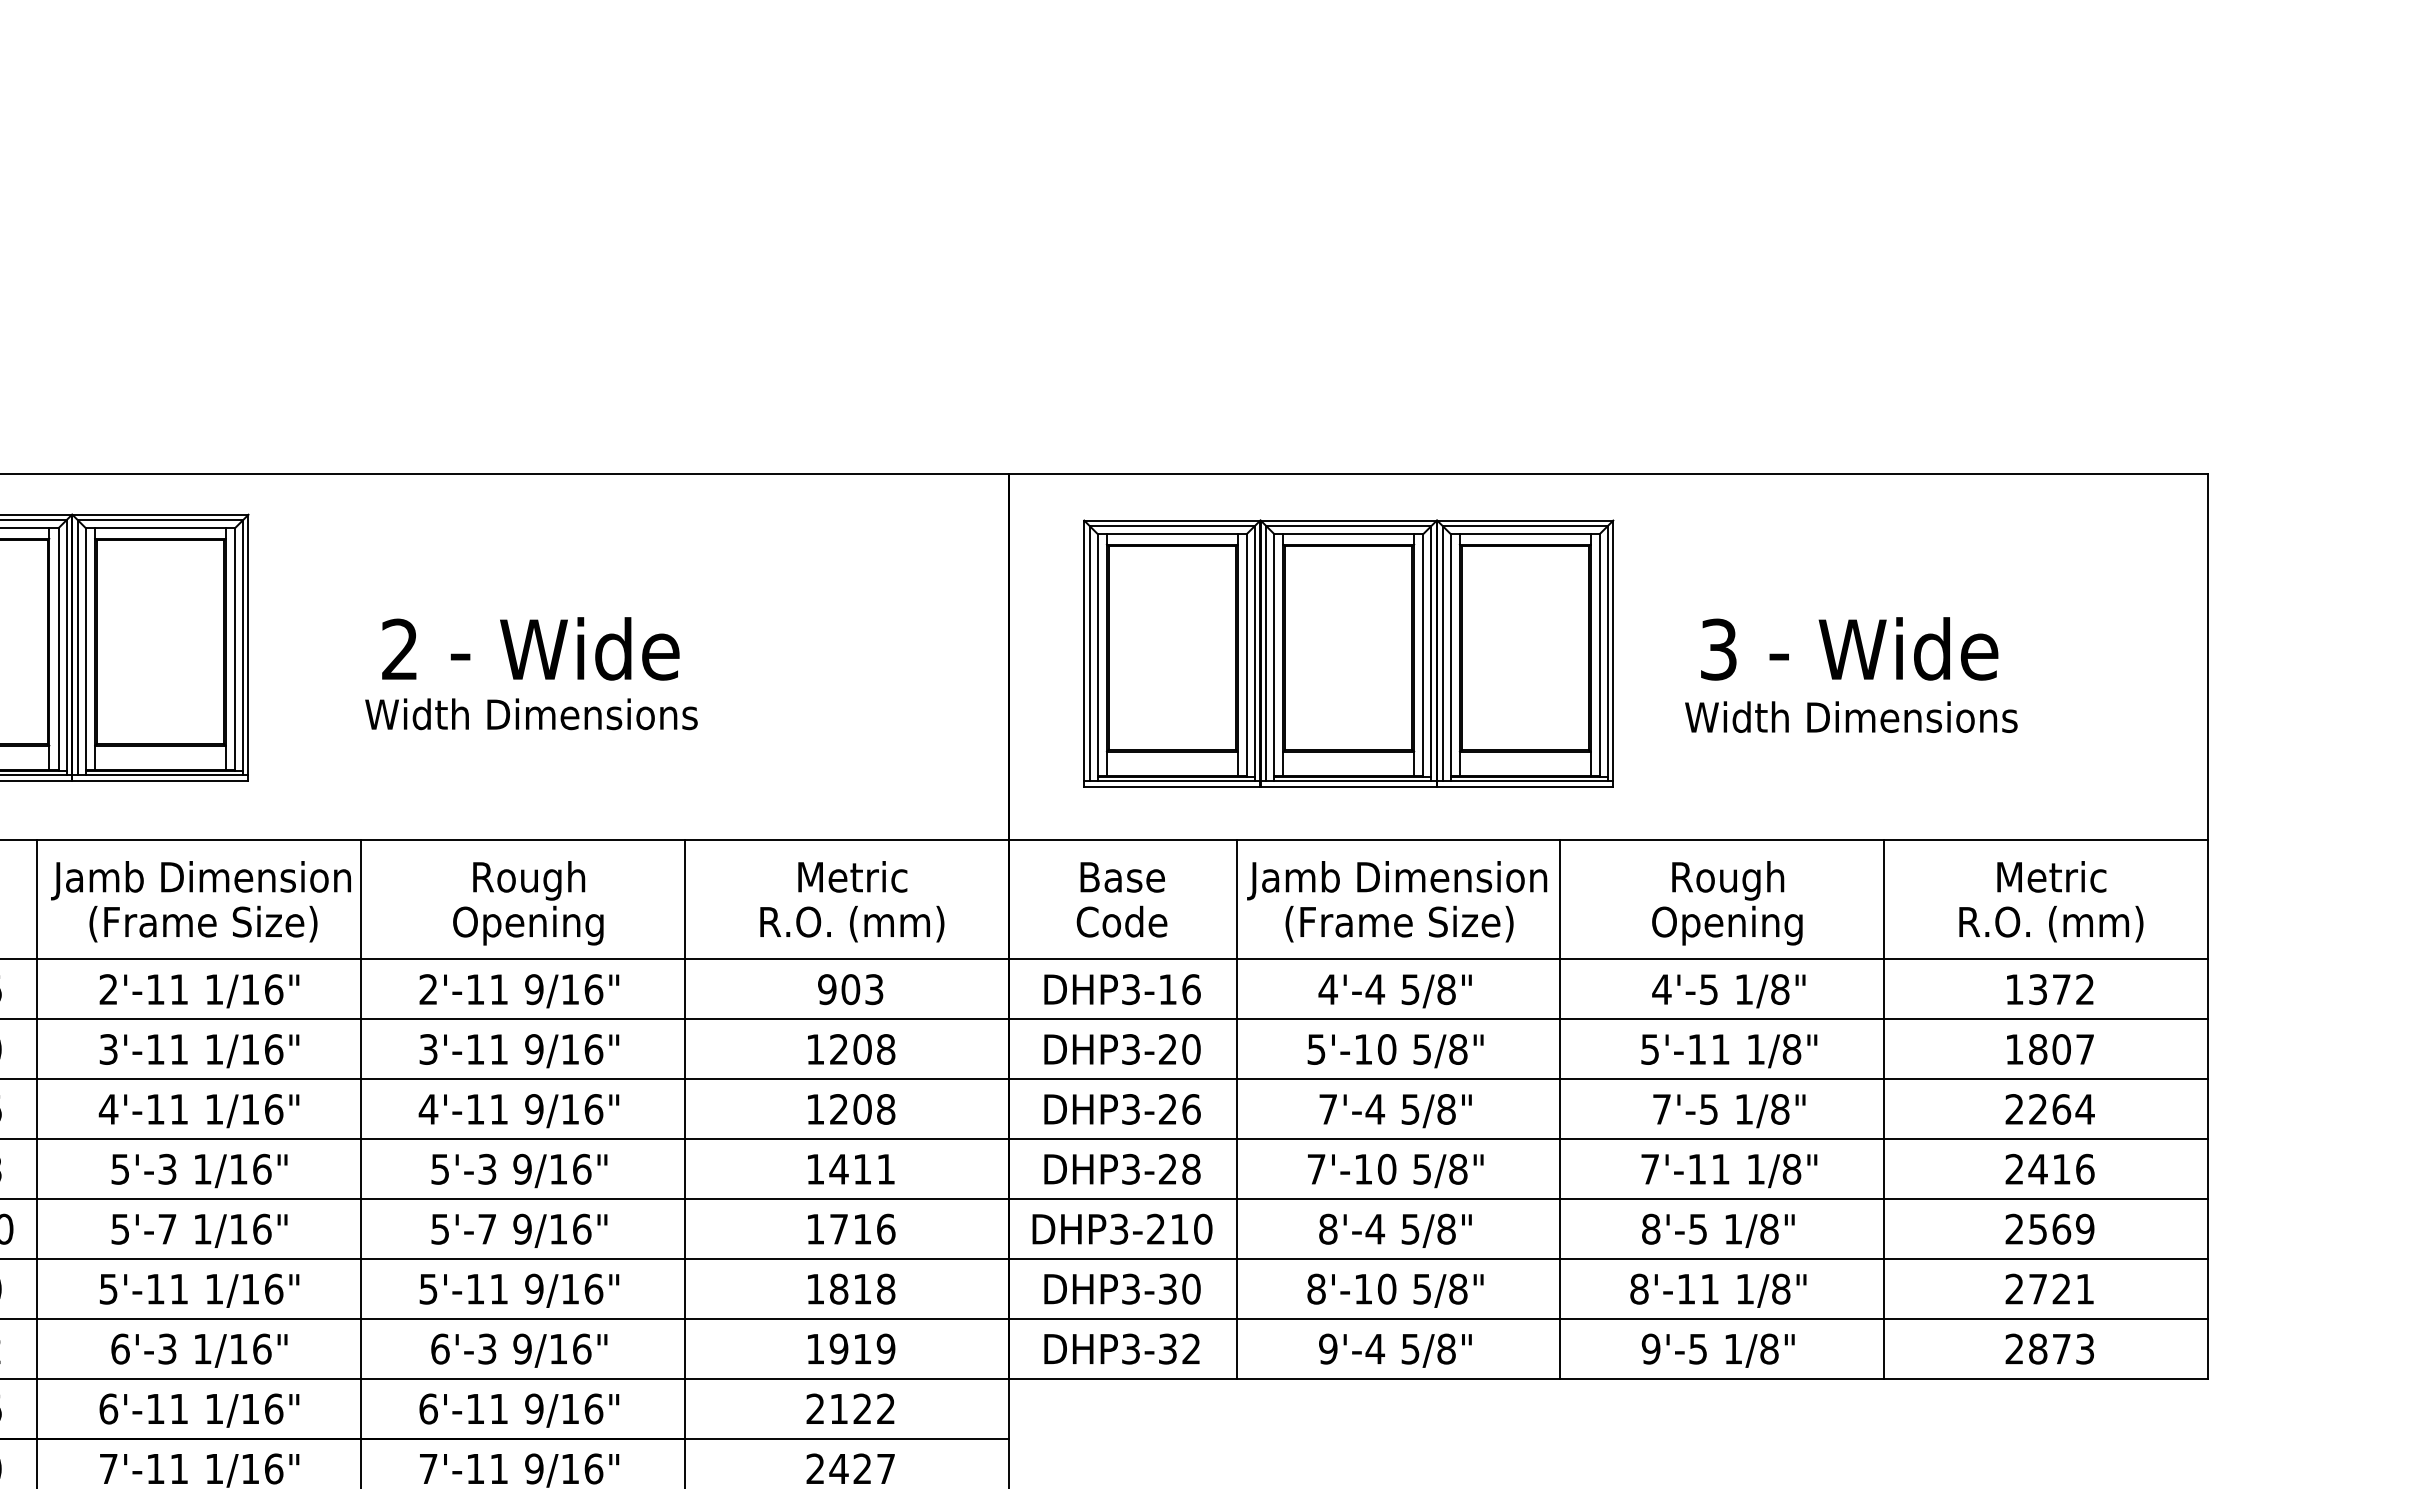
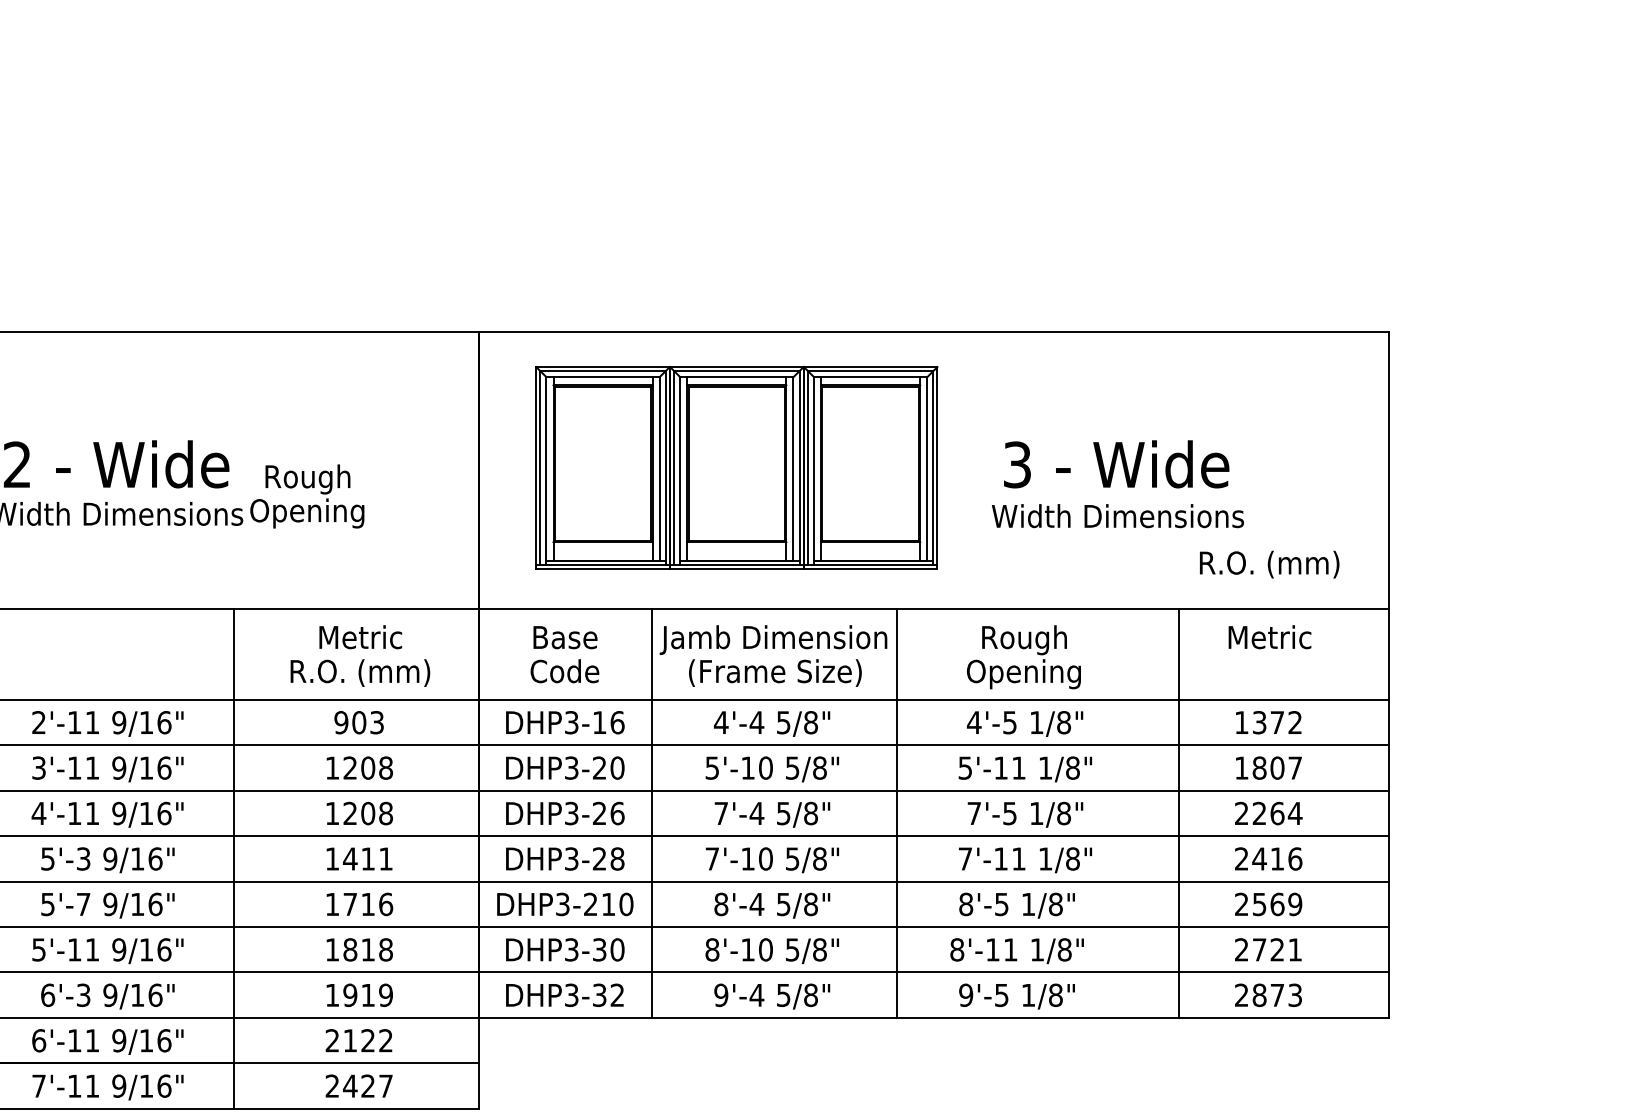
text: (528, 903) -> (307, 496), moved
text: (2051, 924) -> (1269, 564), moved
line: (1884, 1108) -> (1179, 812), moved

